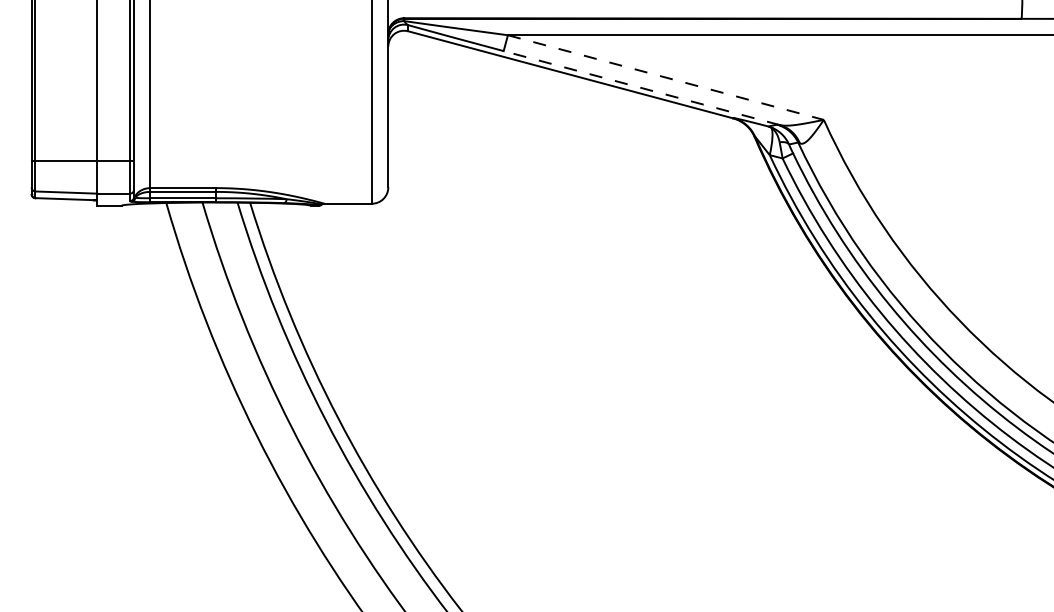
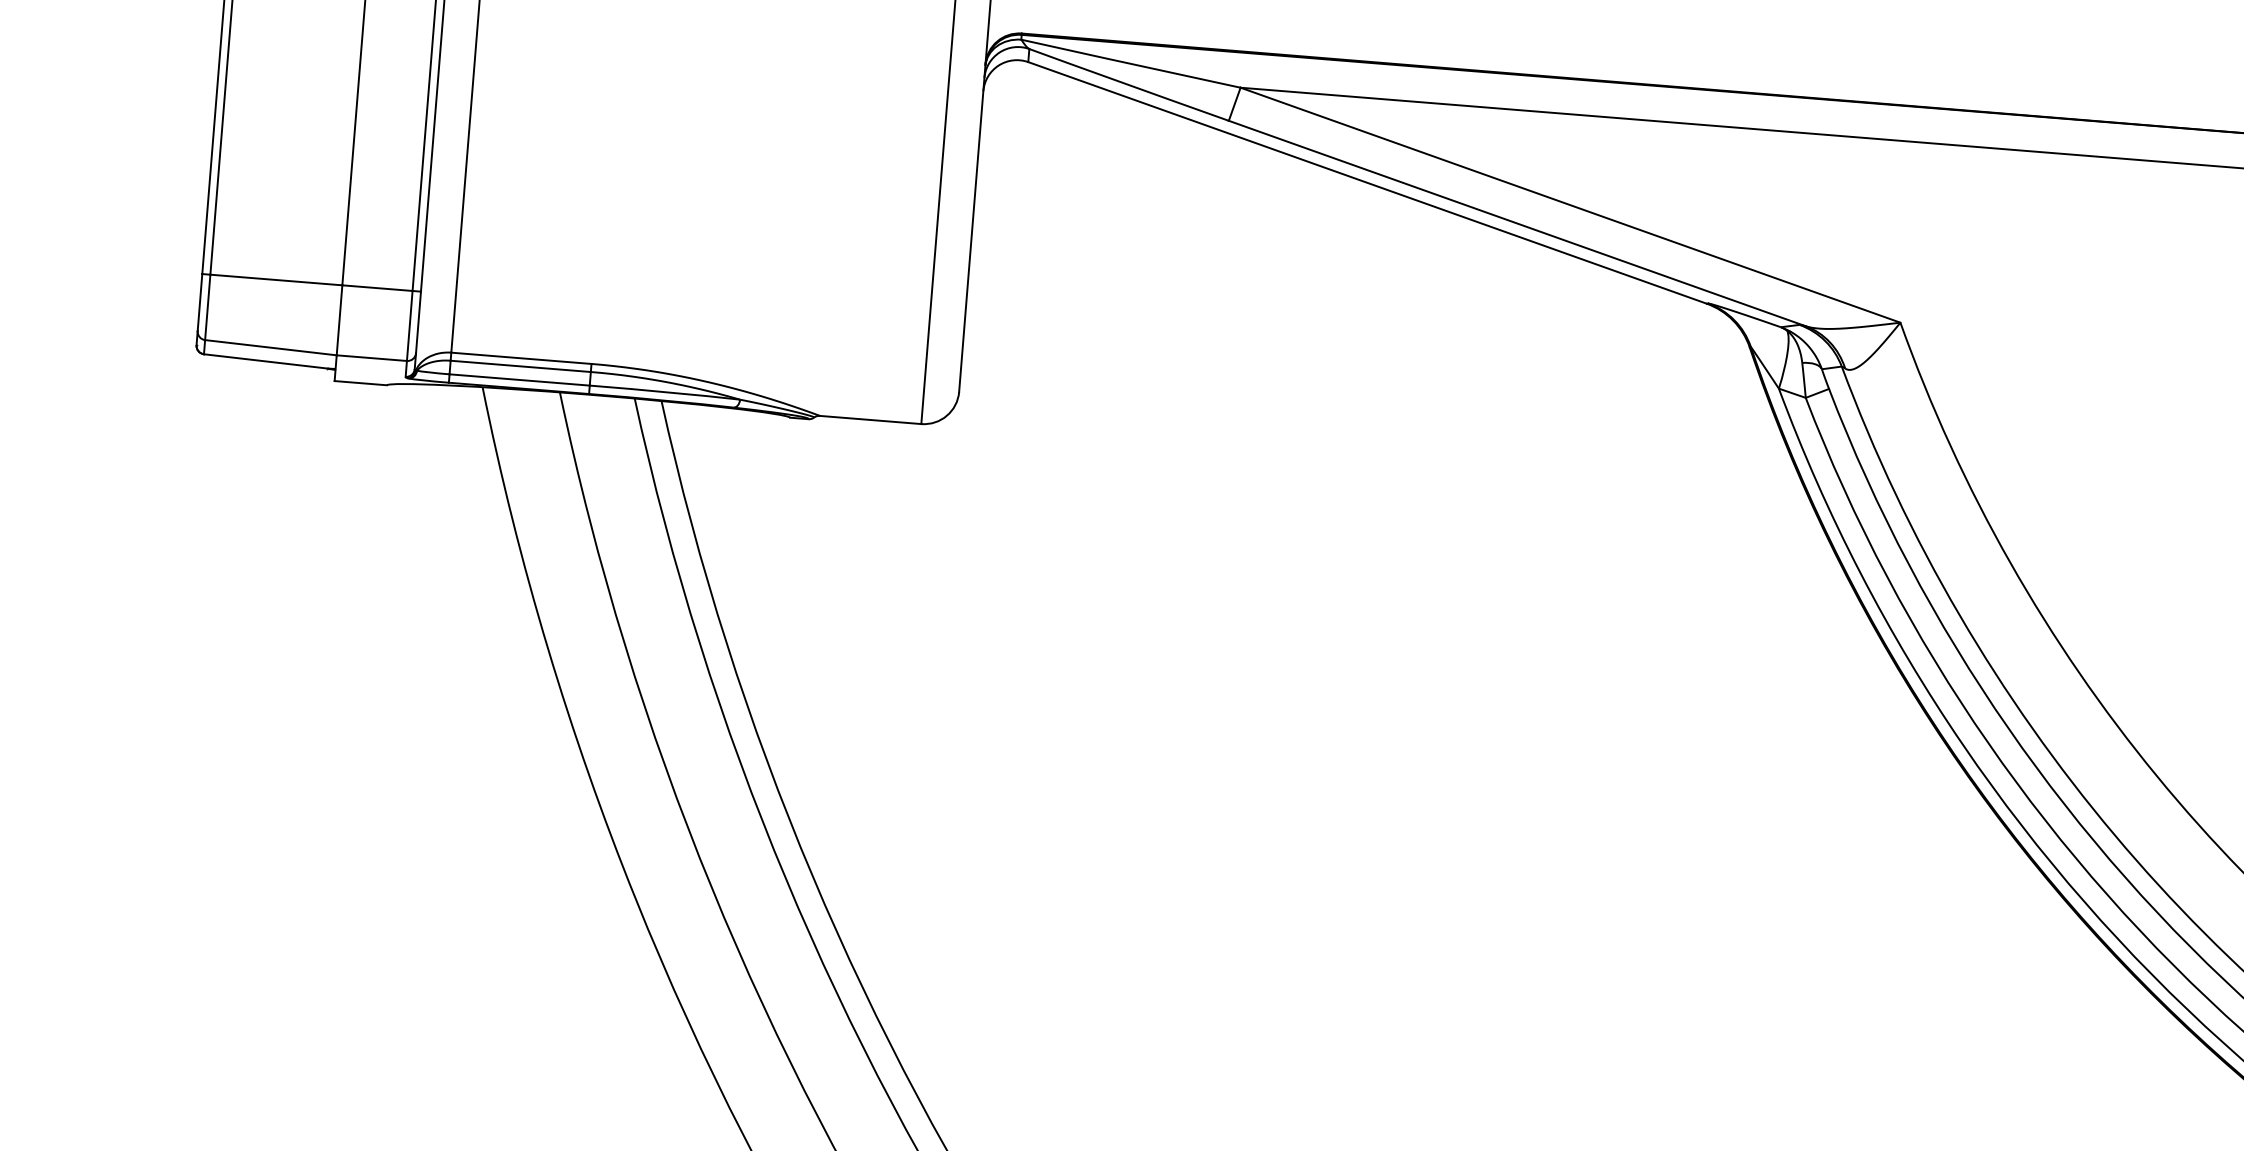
line: (665, 77) -> (1569, 204), dashed -> solid
line: (641, 88) -> (1516, 224), dashed -> solid

